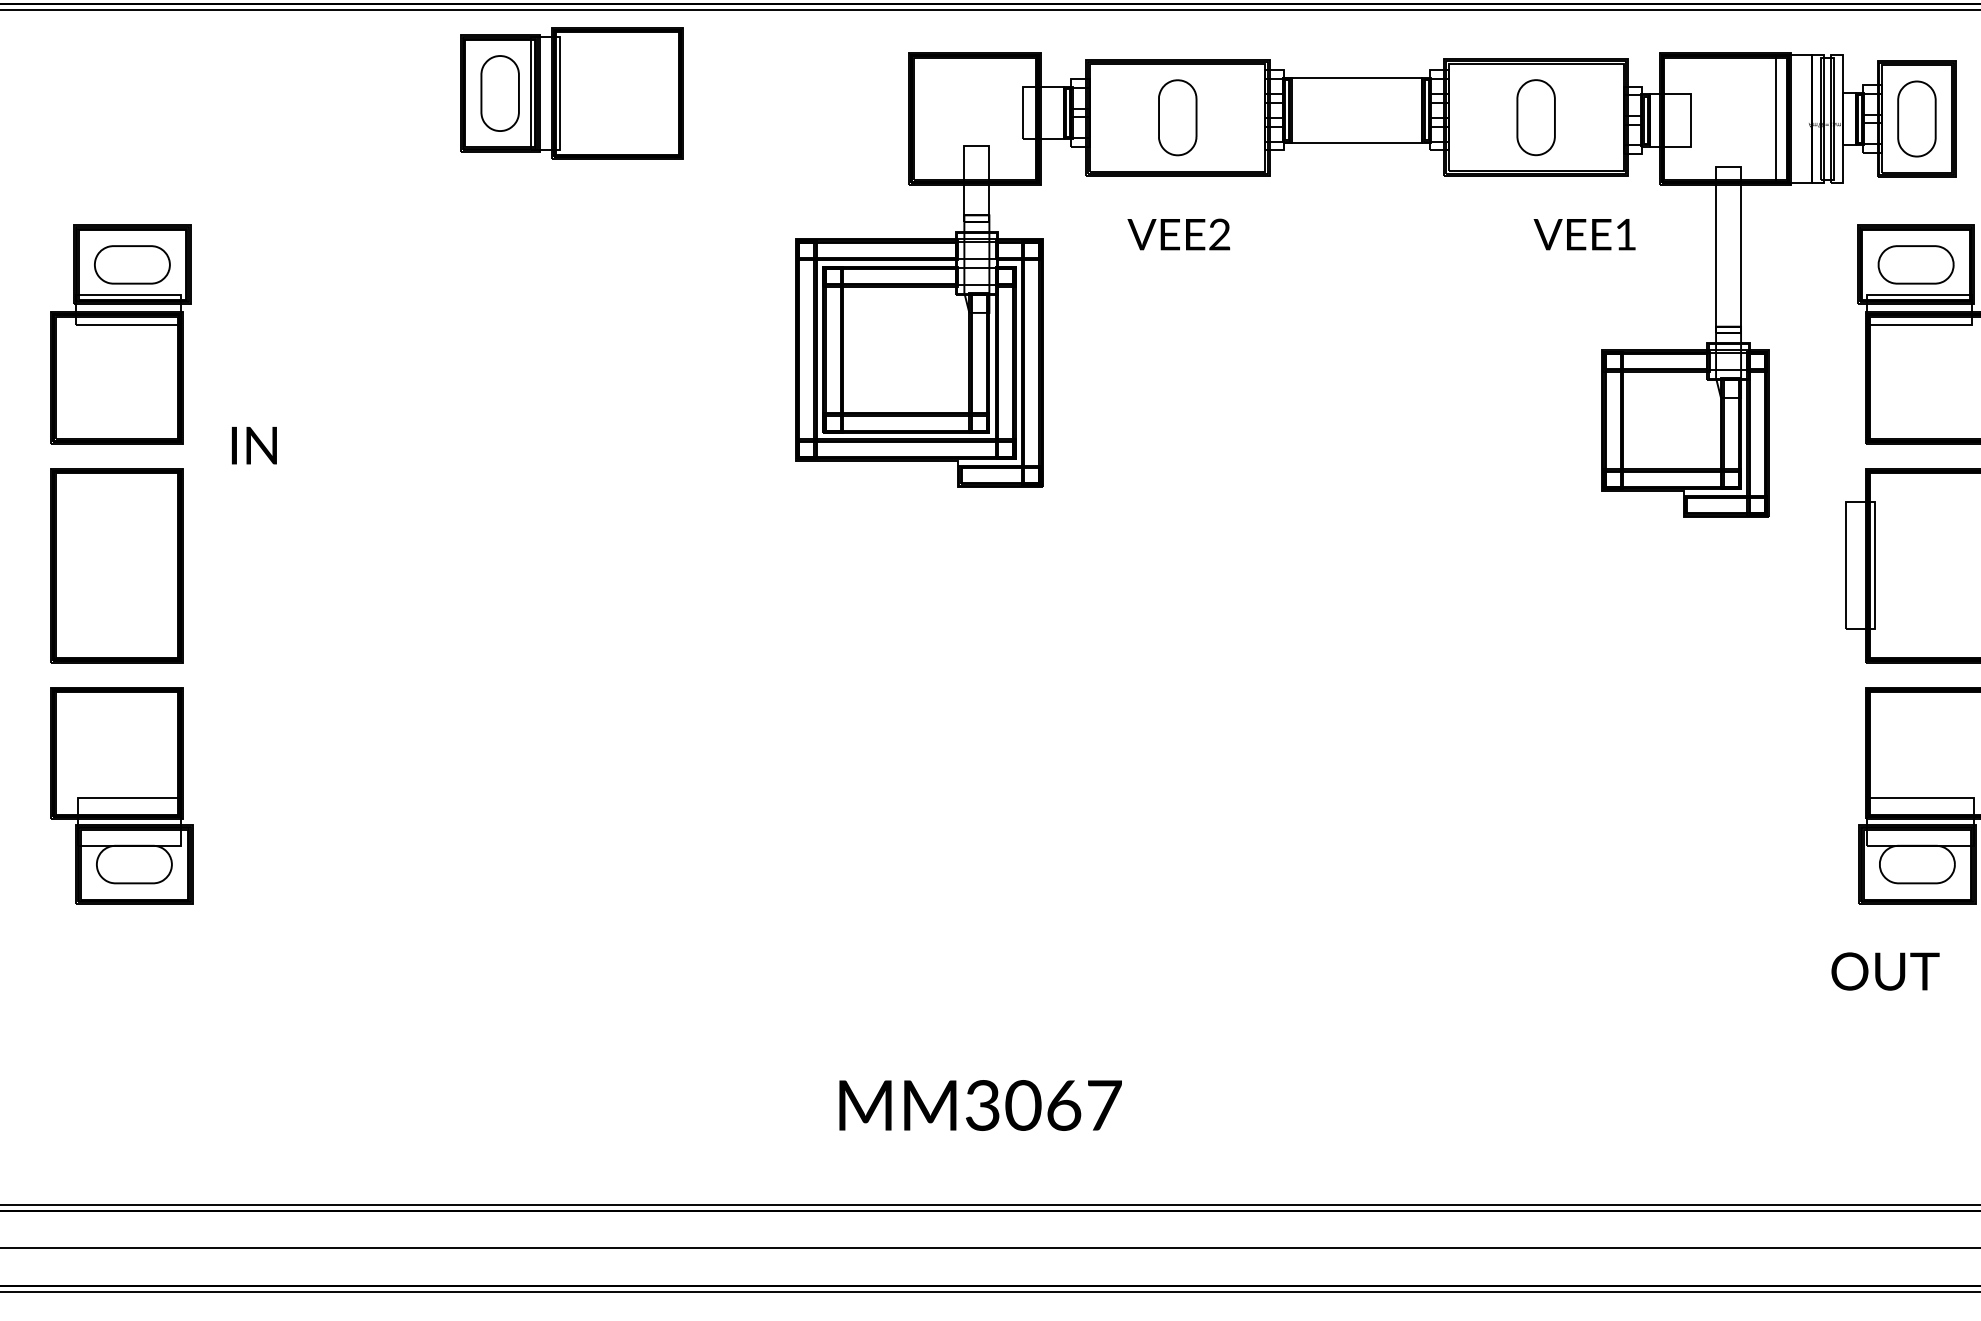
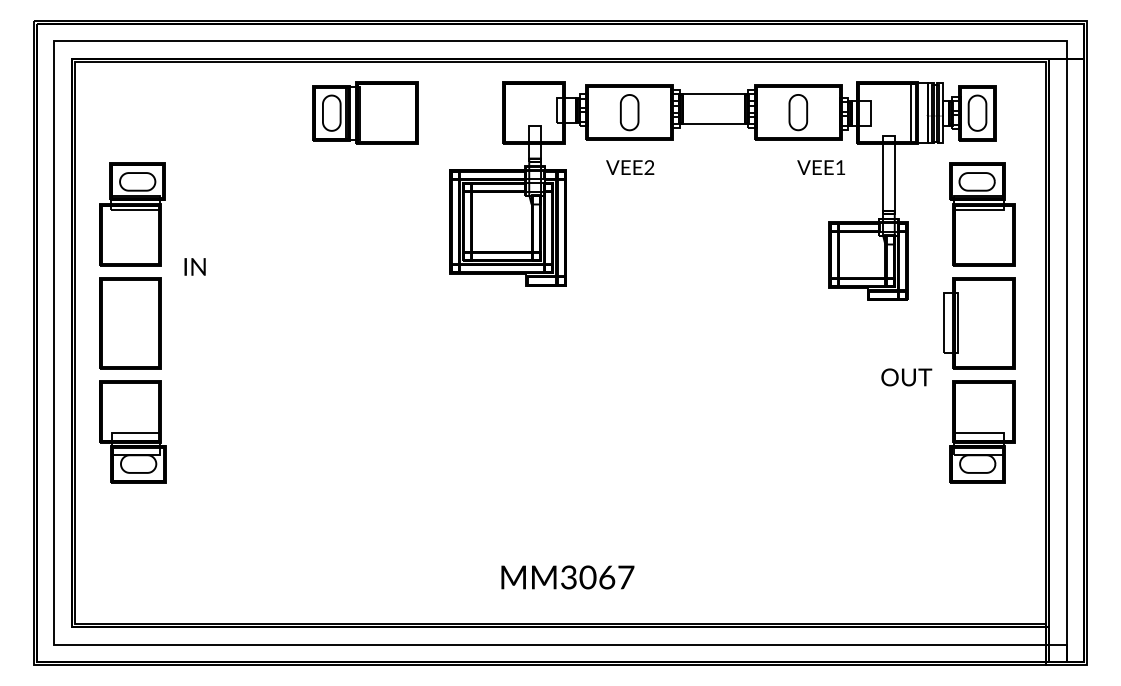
part: (571, 91) -> (365, 112), moved
text: (1884, 971) -> (906, 377), moved
text: (979, 1105) -> (567, 577), moved

